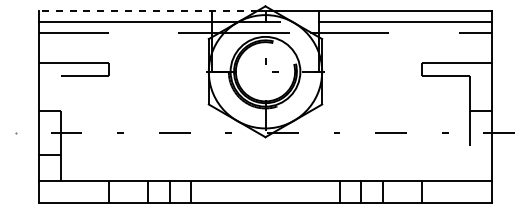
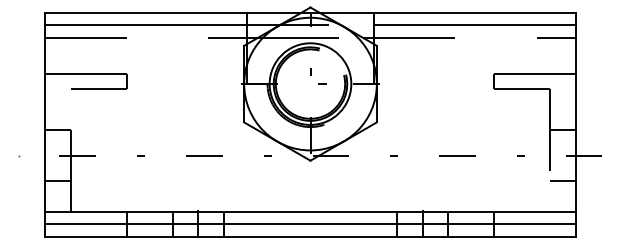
line: (147, 10) -> (172, 12), dashed -> solid
line: (480, 154) -> (562, 181), added
line: (265, 191) -> (310, 224), added

